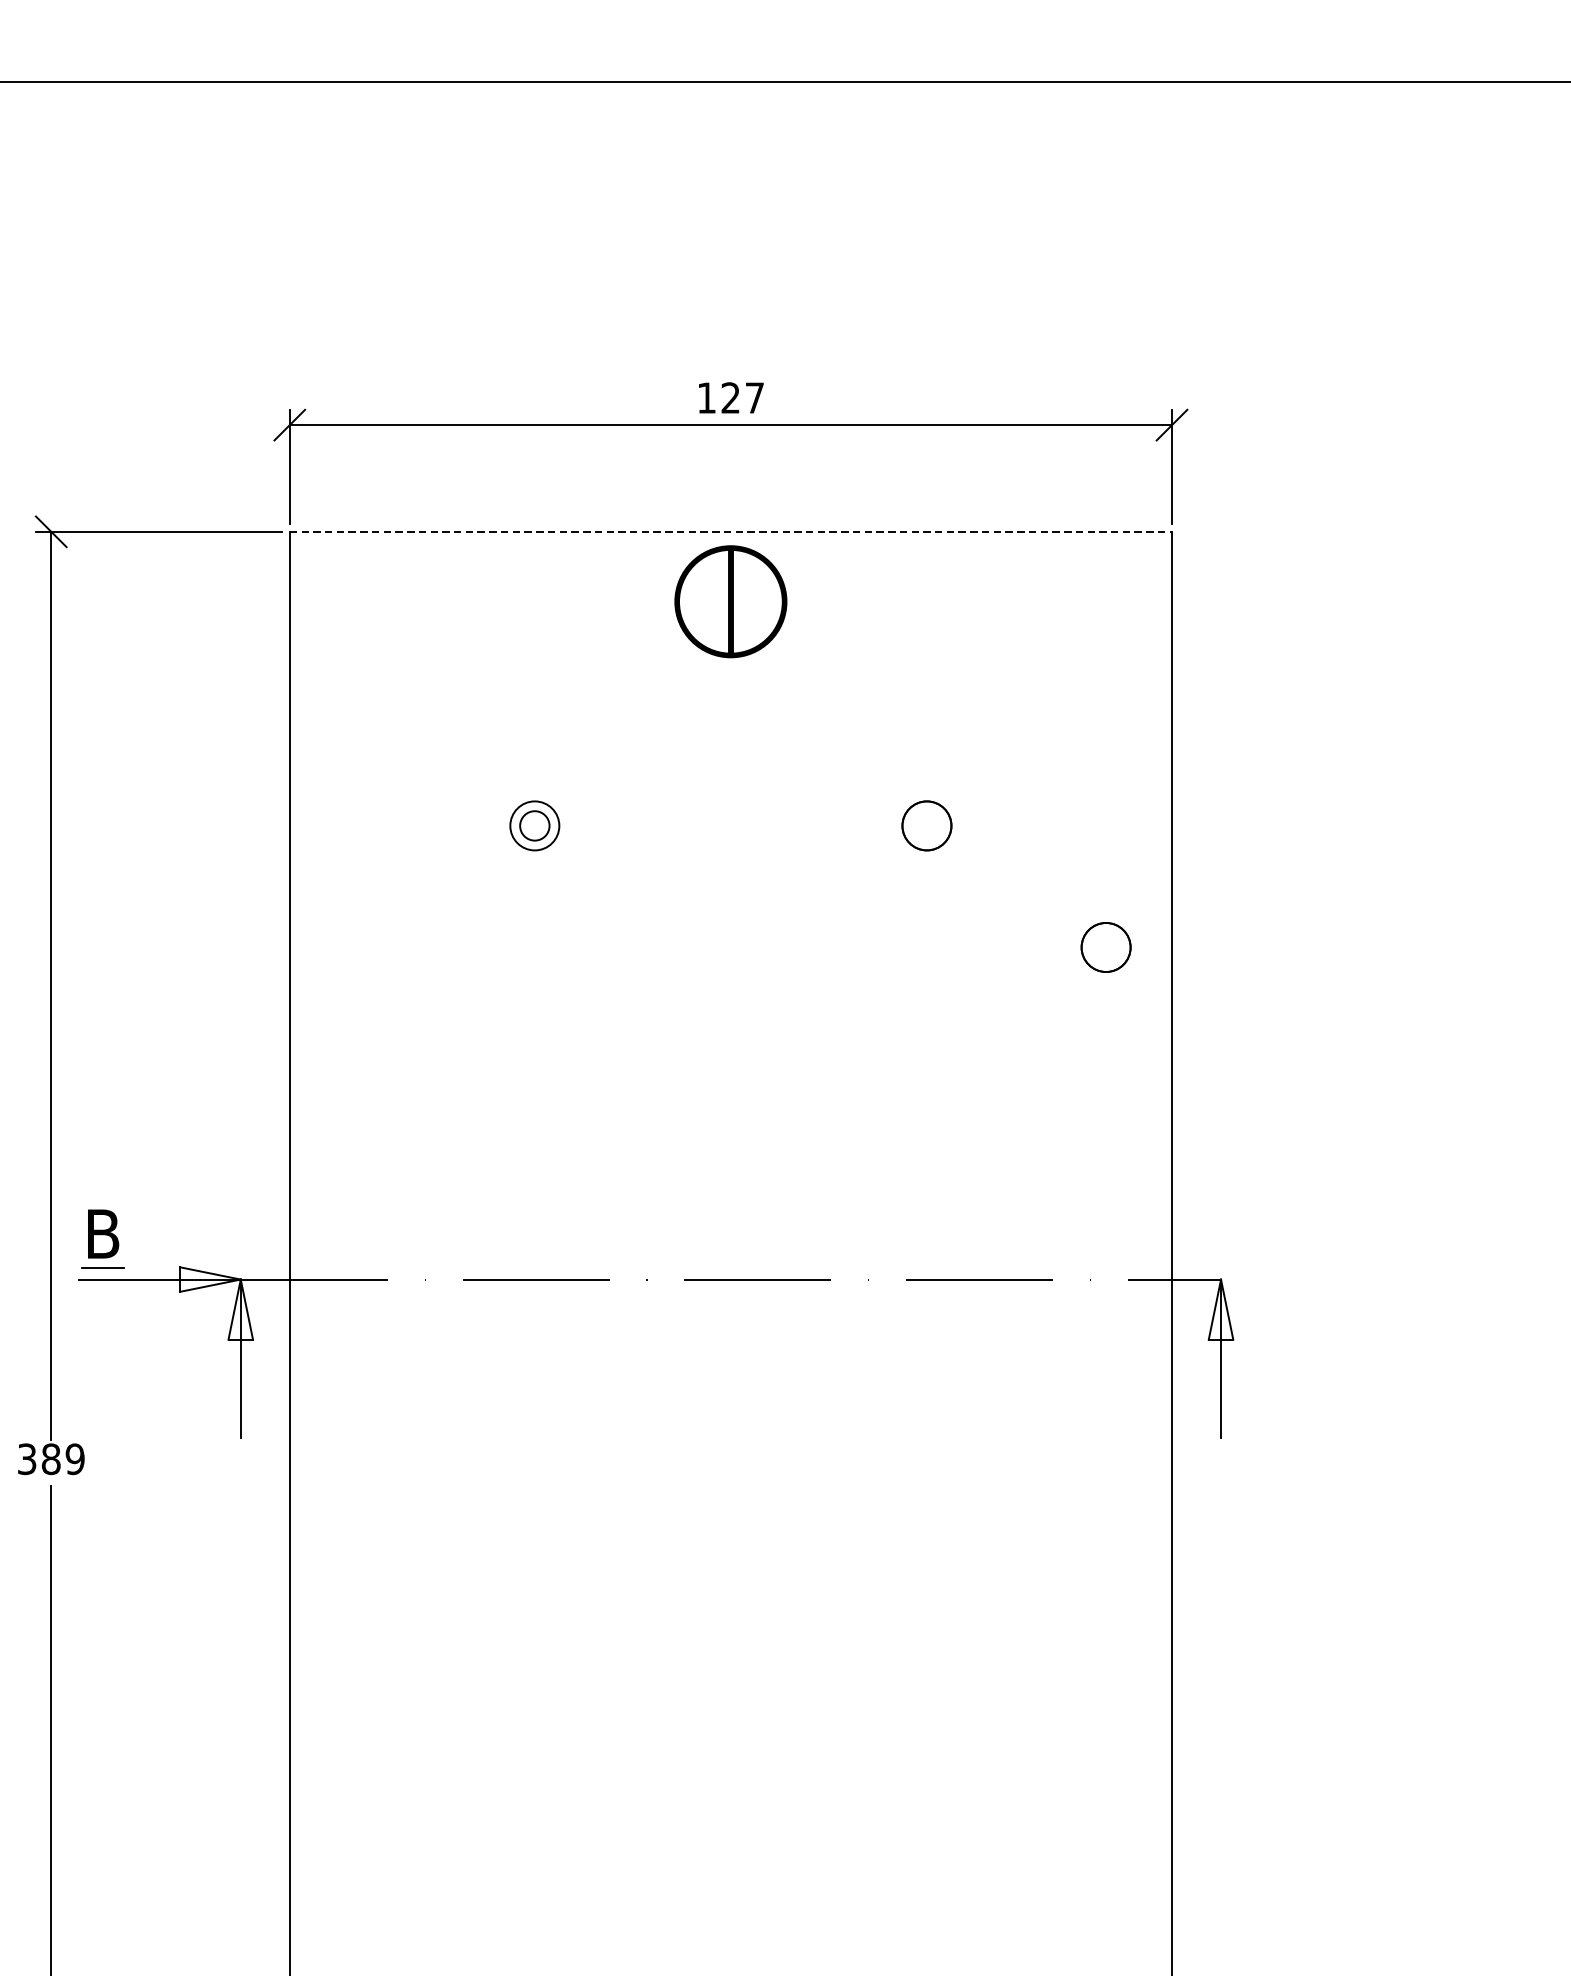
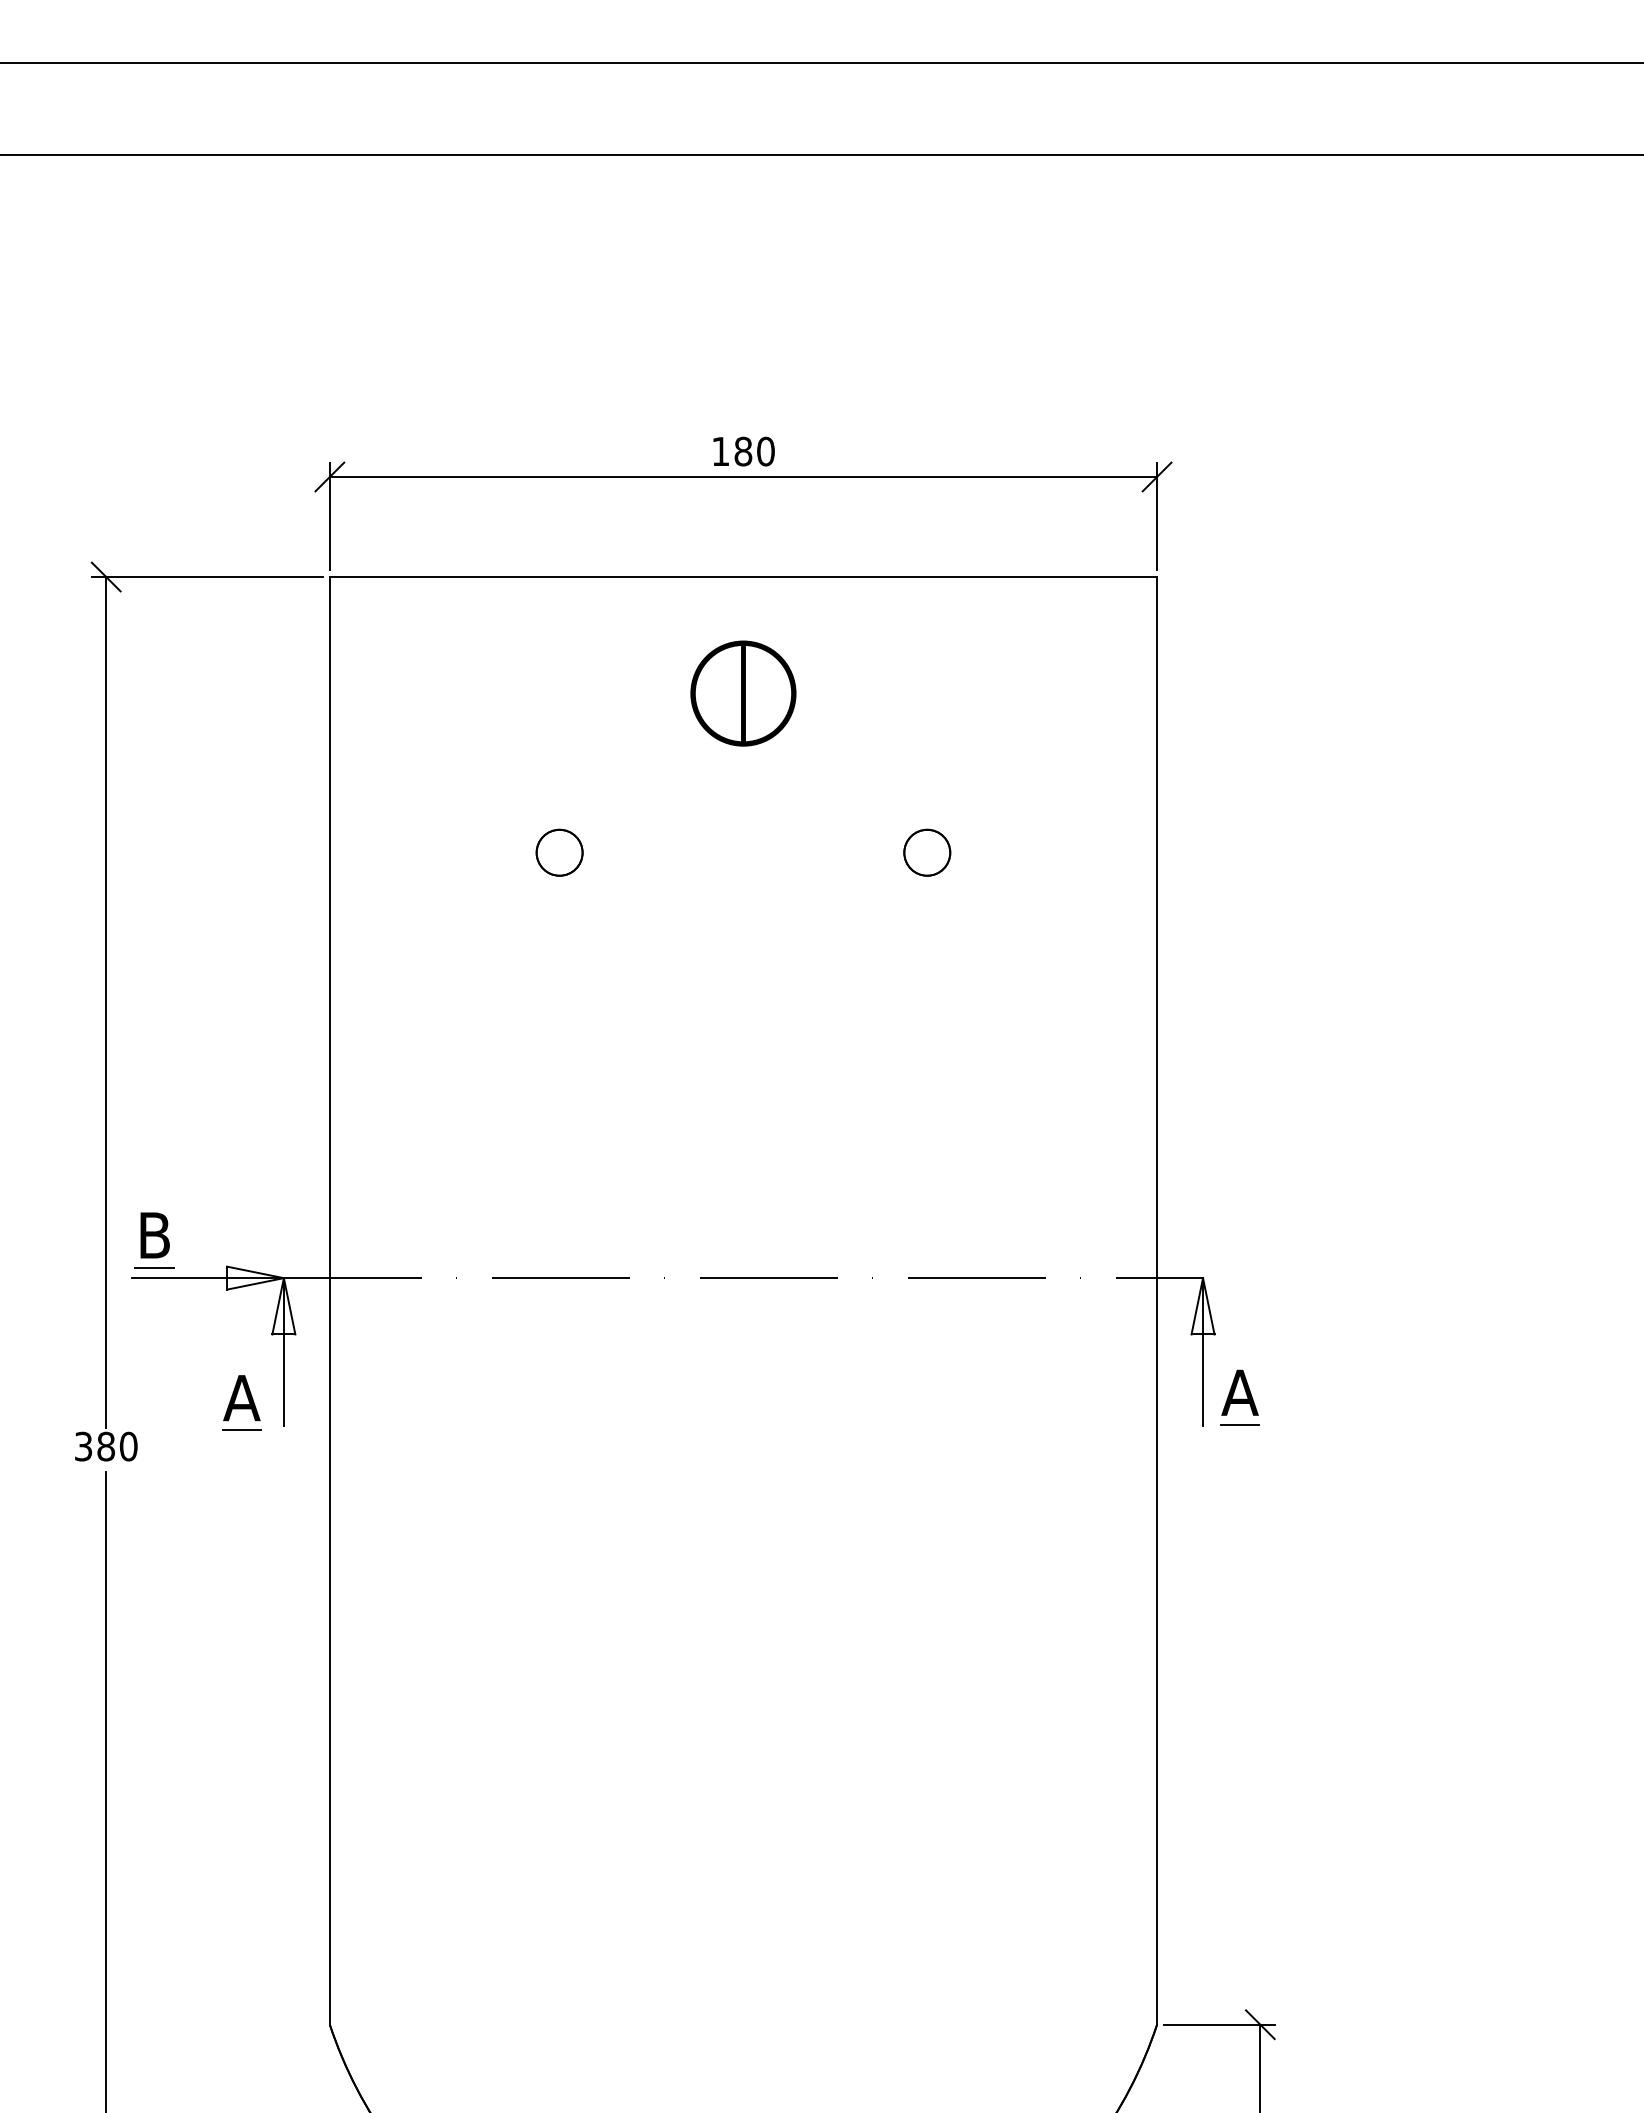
text: (742, 397) -> (754, 451), 127 -> 180
line: (730, 532) -> (743, 577), dashed -> solid
part: (730, 601) -> (743, 693), moved
circle: (534, 825) -> (559, 852), size x1.67
part: (1106, 947) -> (1095, 966), removed
part: (1259, 1406) -> (1239, 1397), added
part: (195, 1412) -> (241, 1402), added
text: (75, 1459) -> (128, 1446), 389 -> 380

